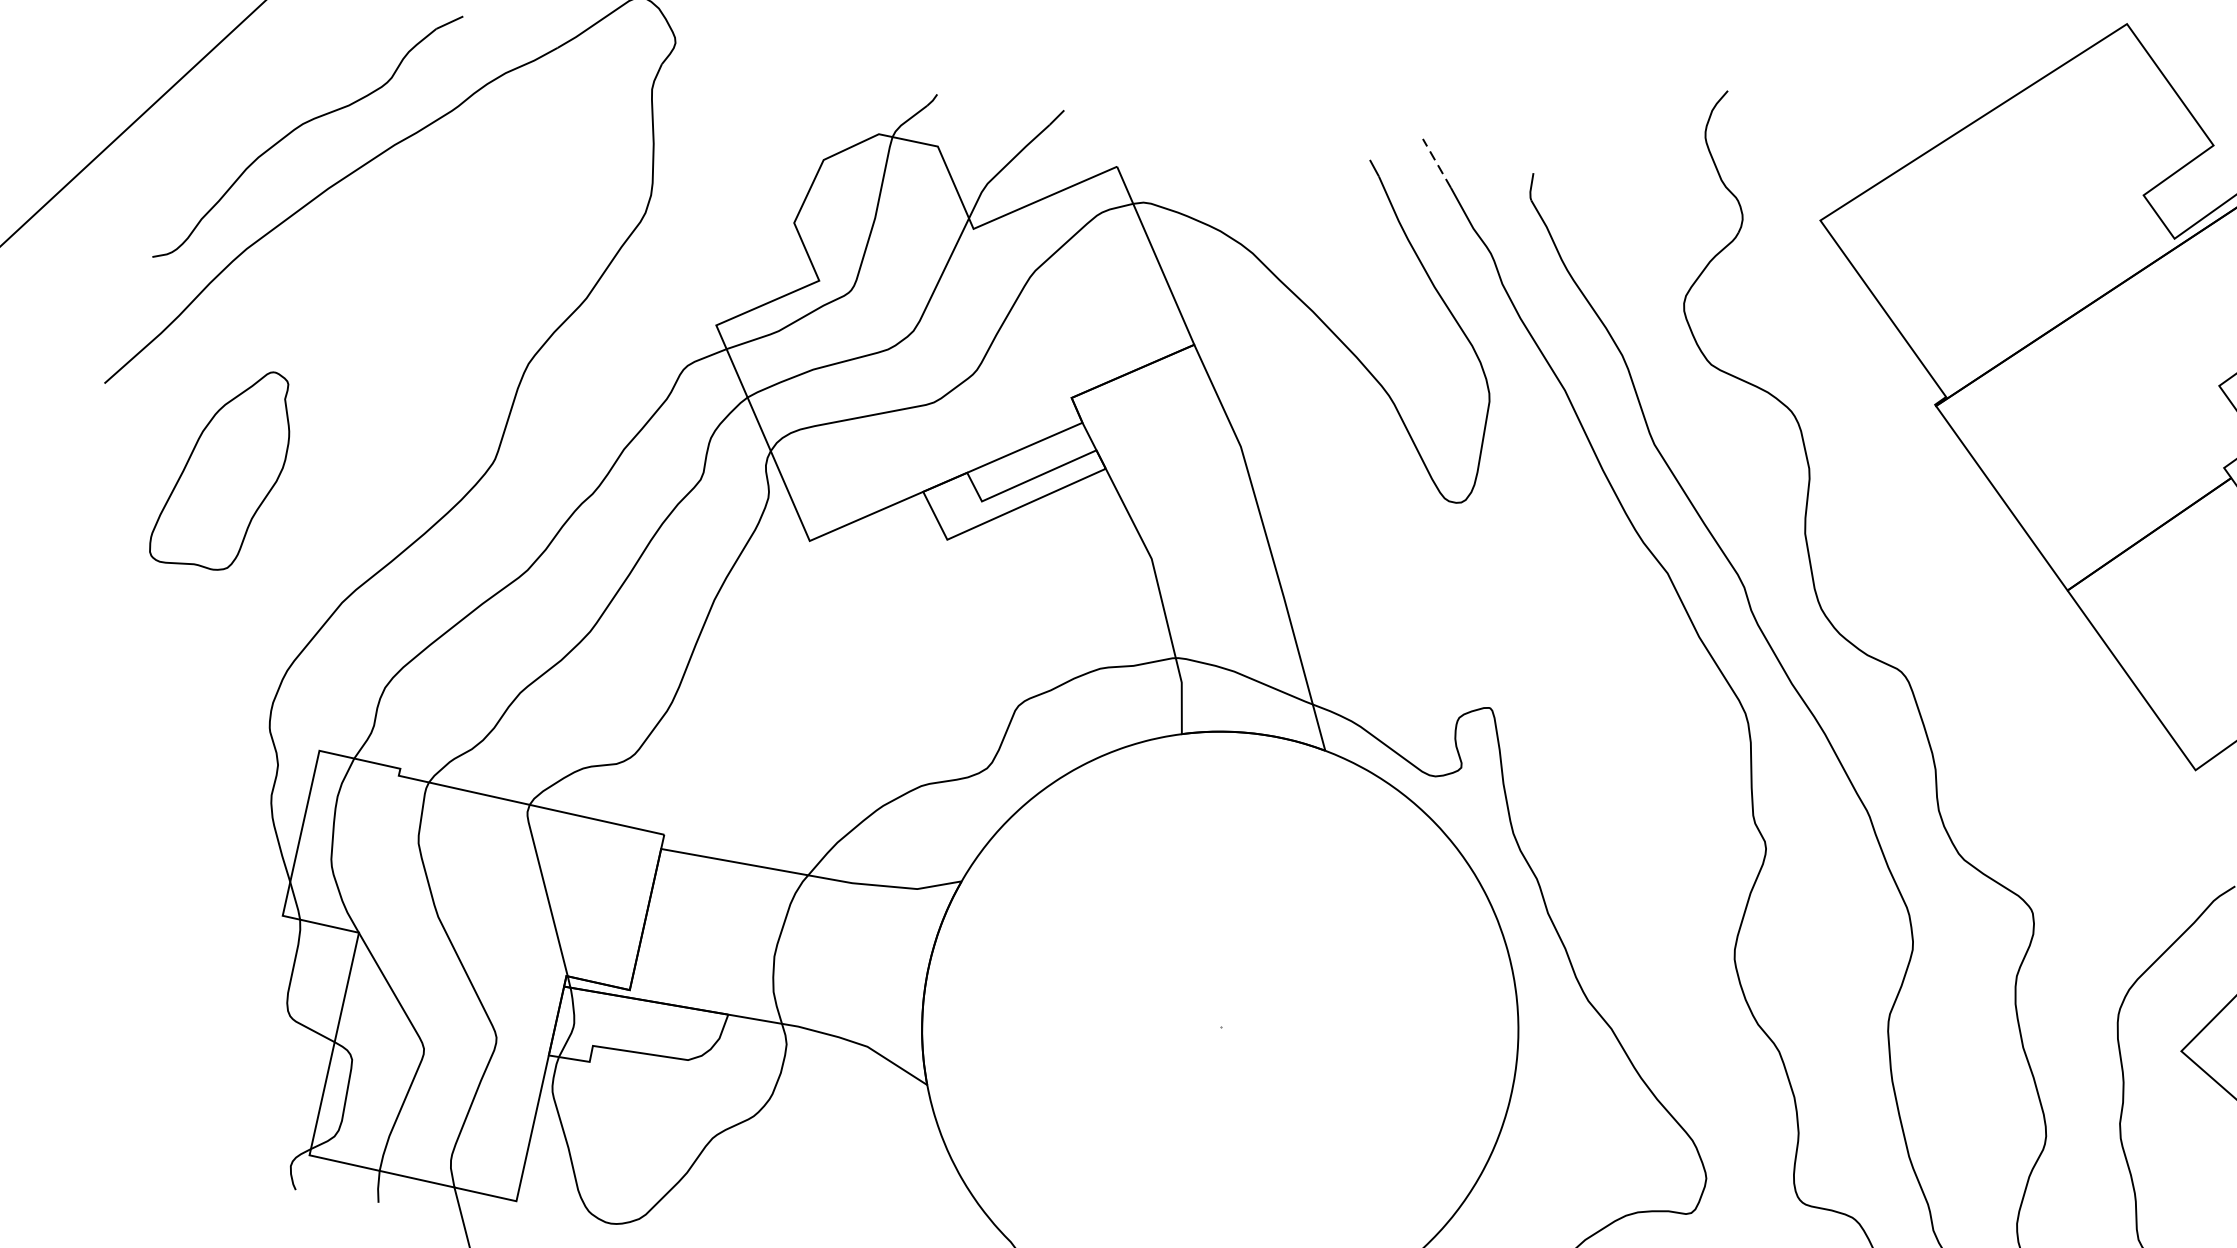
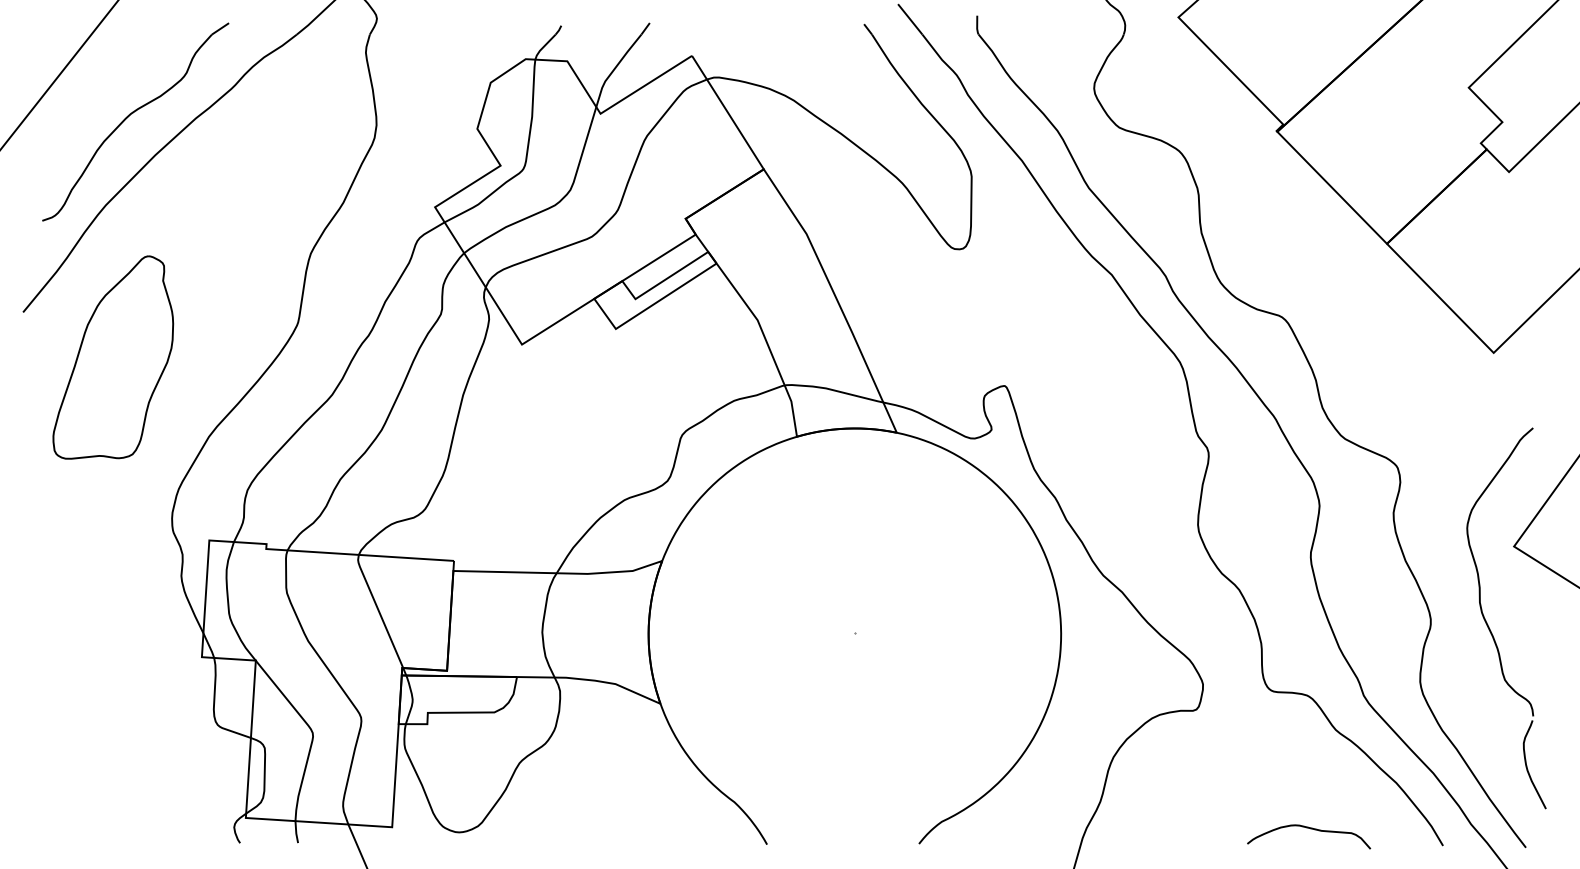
line: (1435, 163) -> (909, 19), dashed -> solid
part: (223, 468) -> (113, 357), size x1.43

